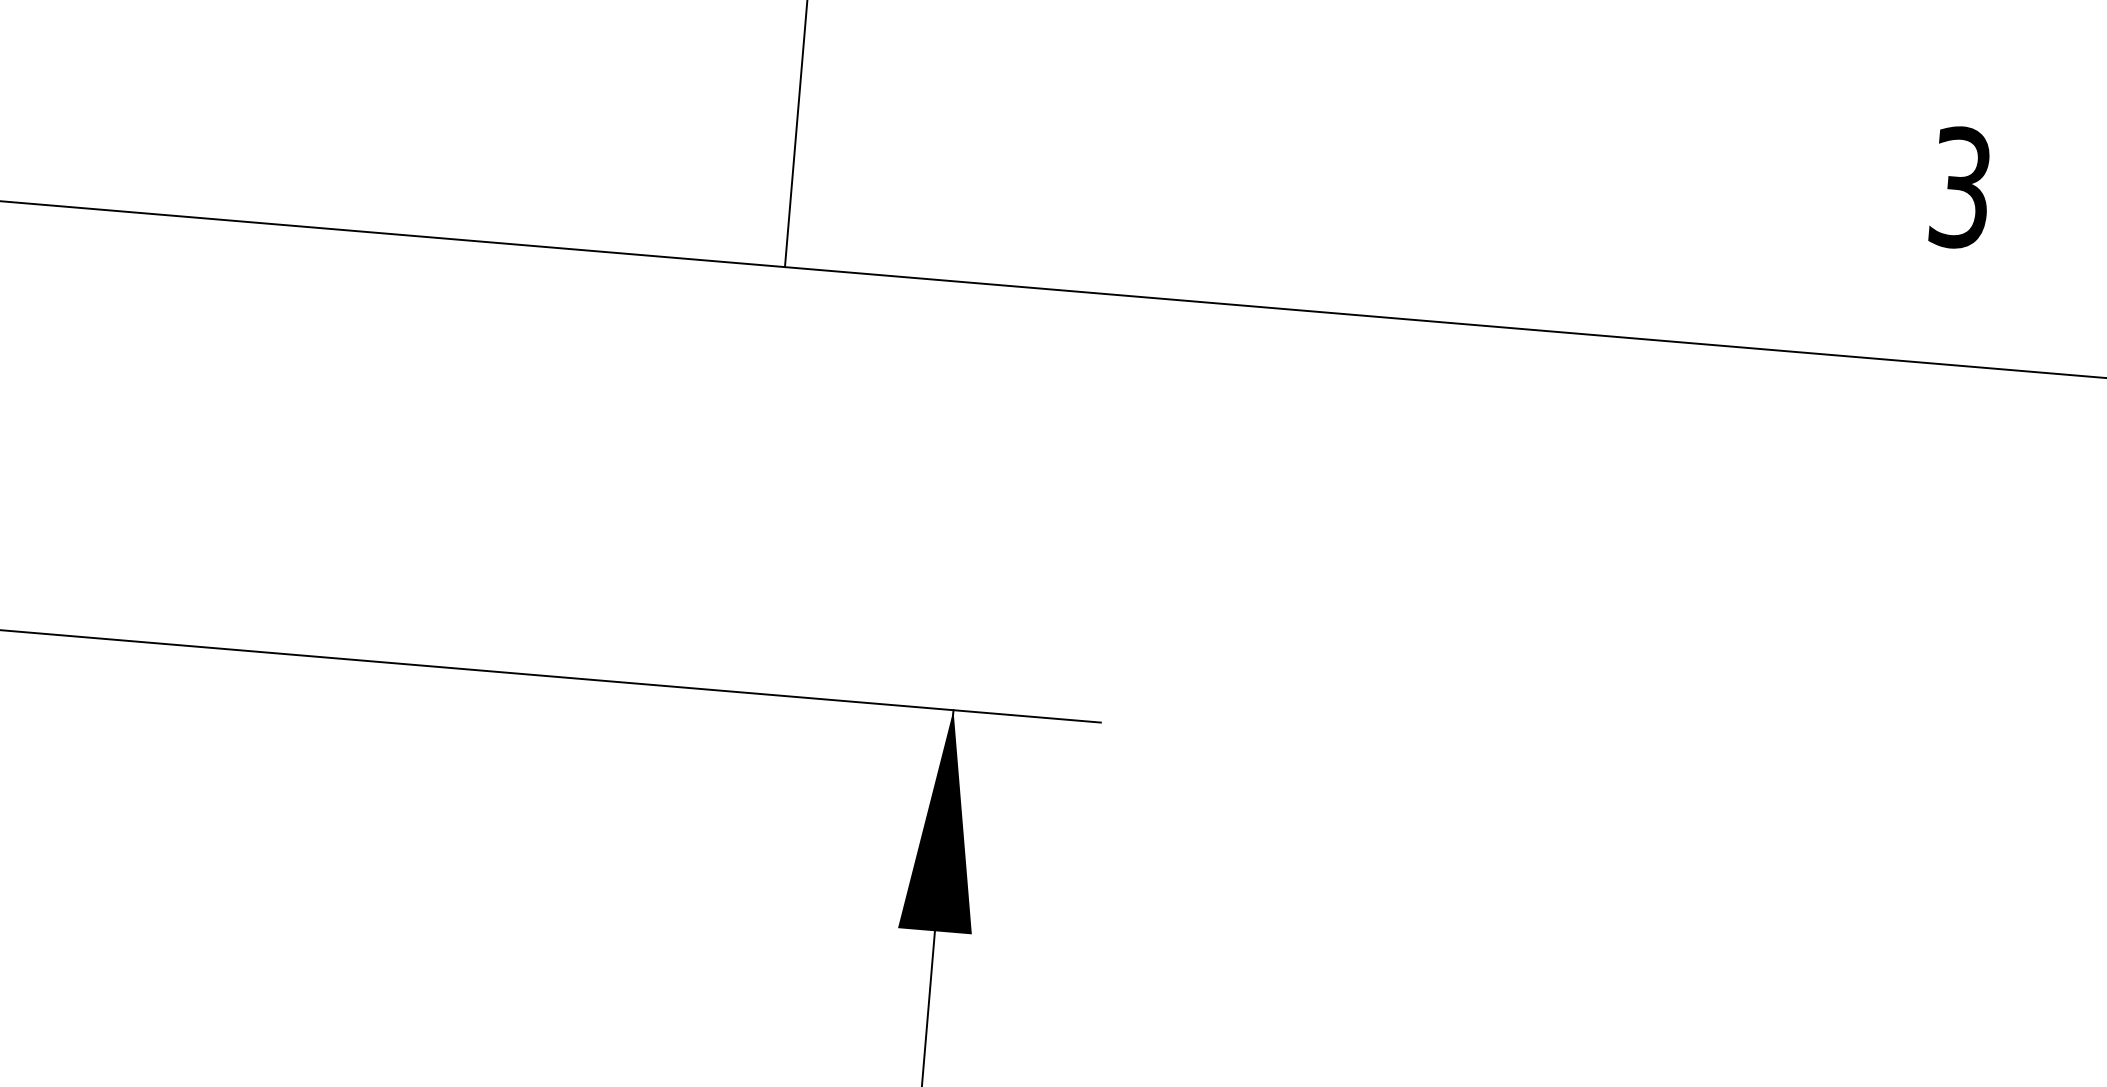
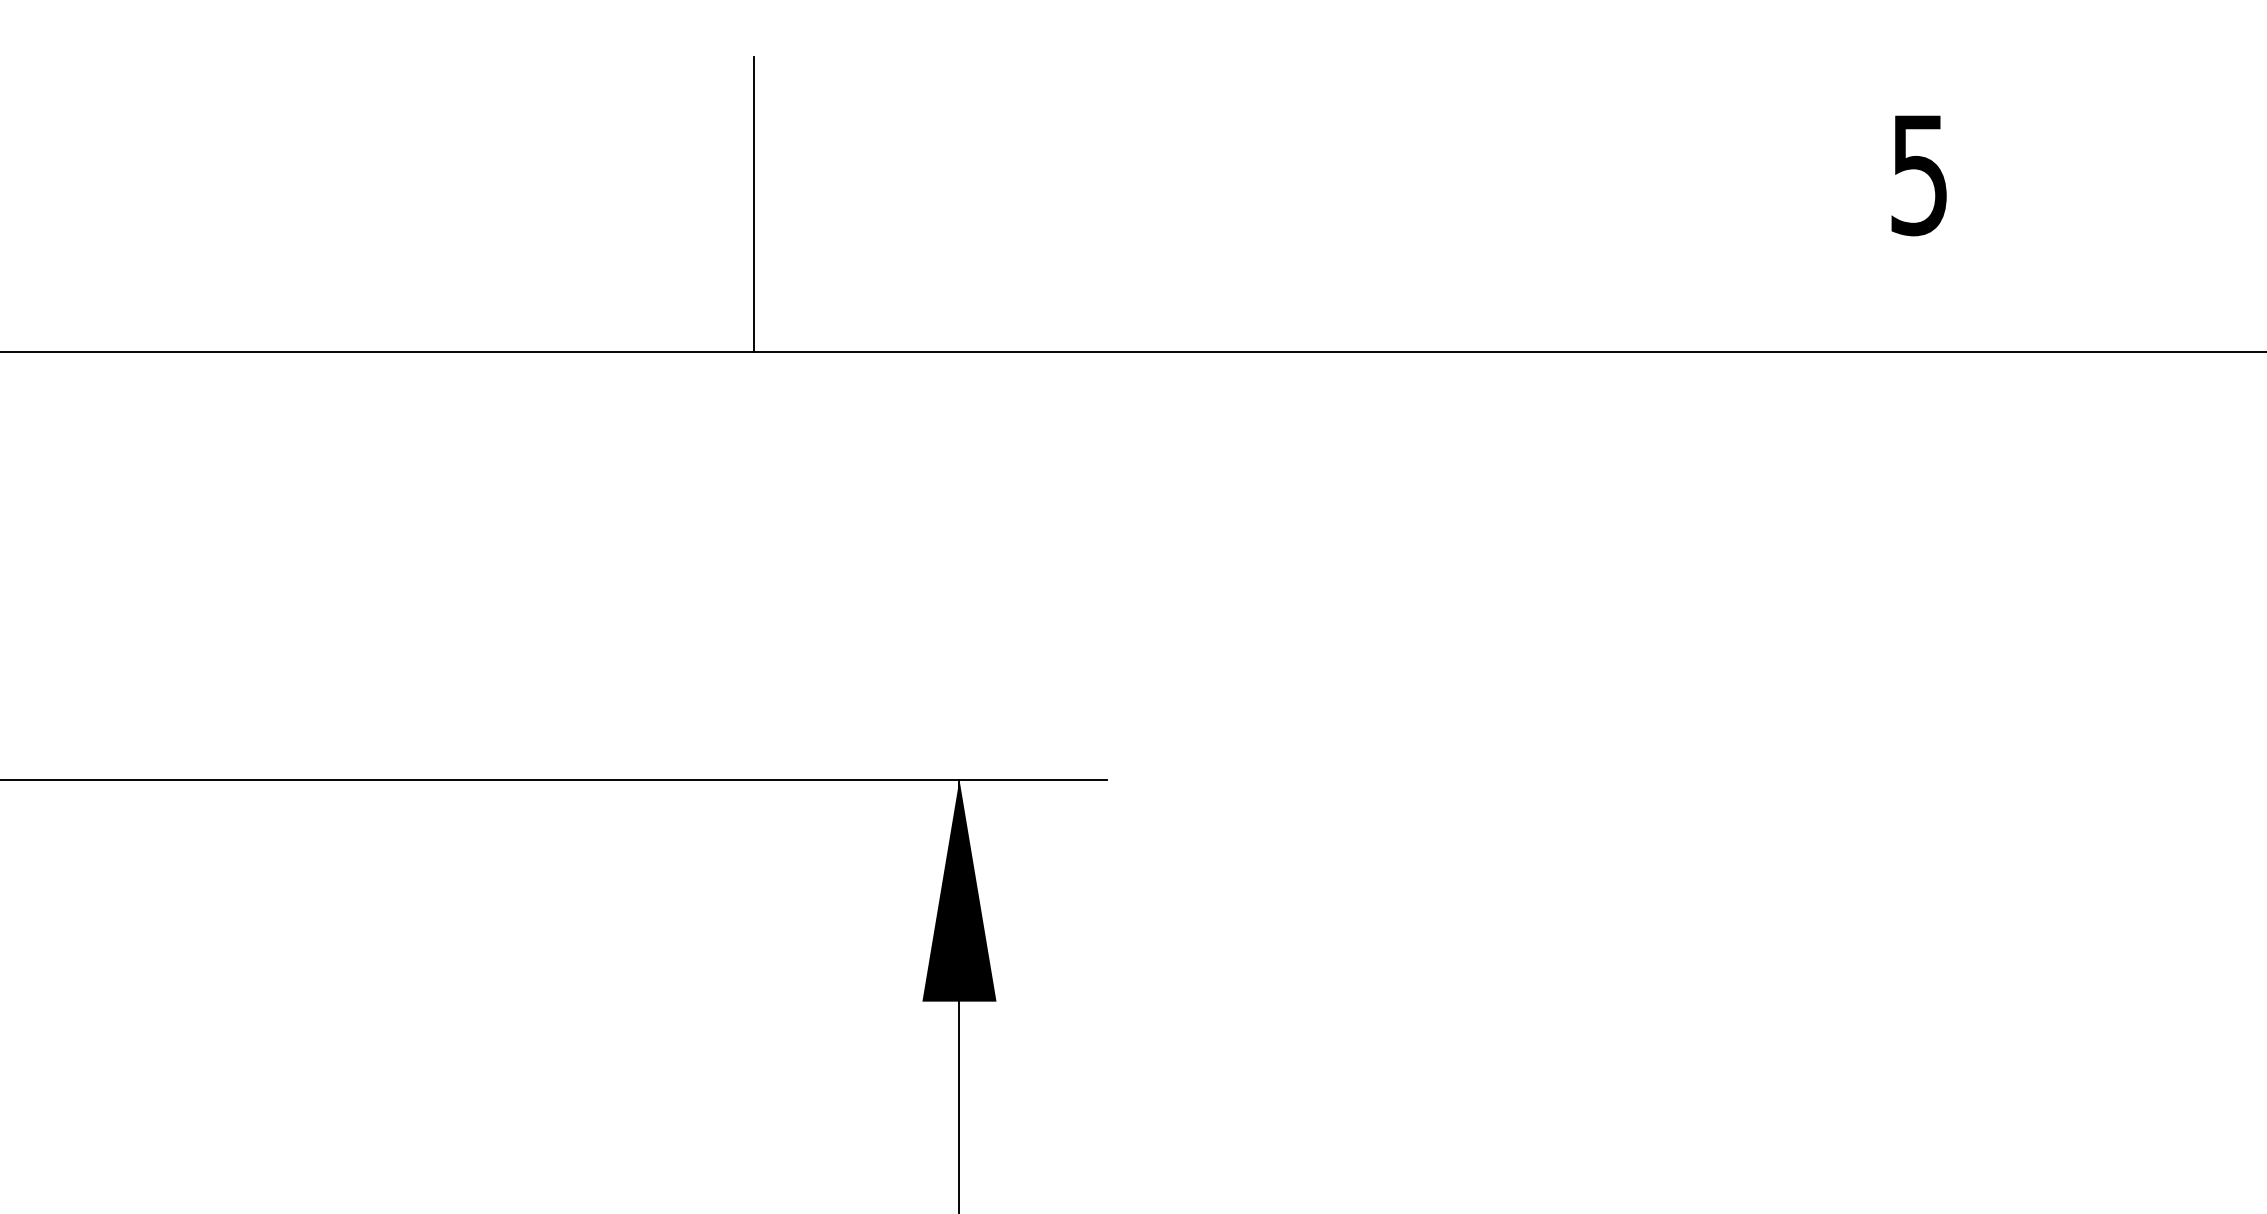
text: (1960, 187) -> (1919, 174), 3 -> 5

